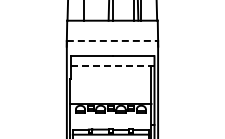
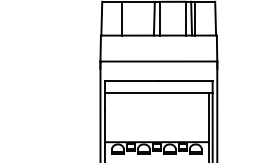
line: (112, 40) -> (158, 60), dashed -> solid
line: (112, 65) -> (158, 92), dashed -> solid

